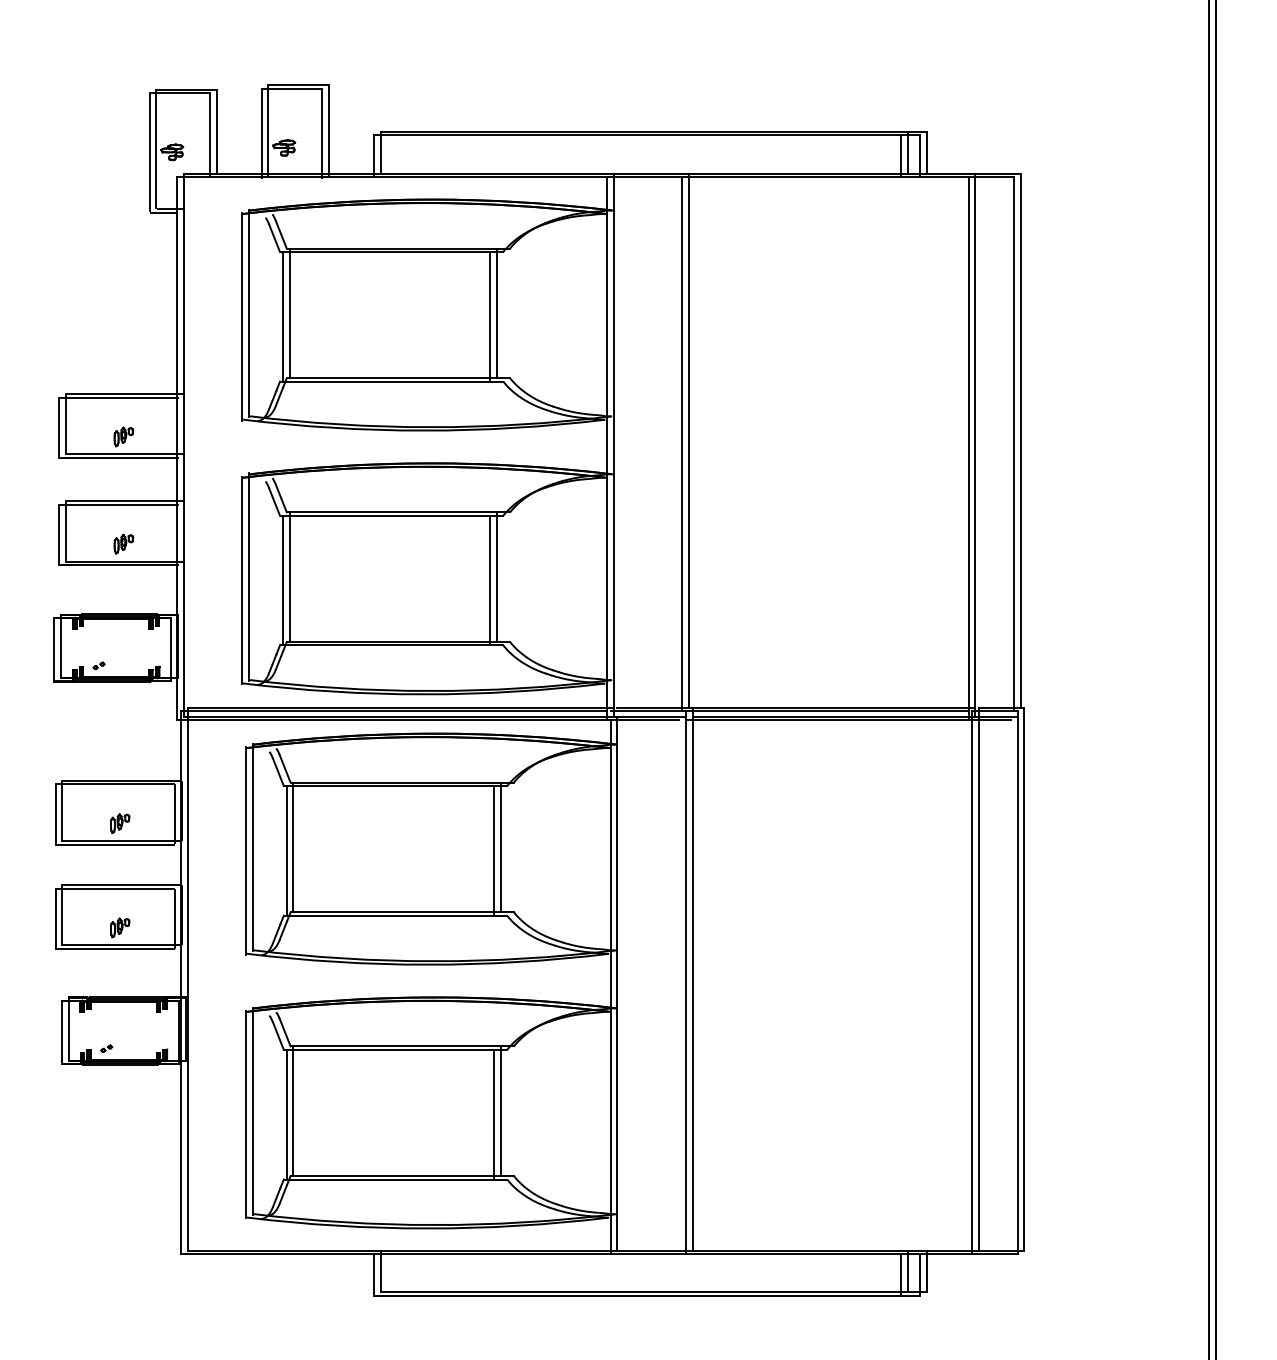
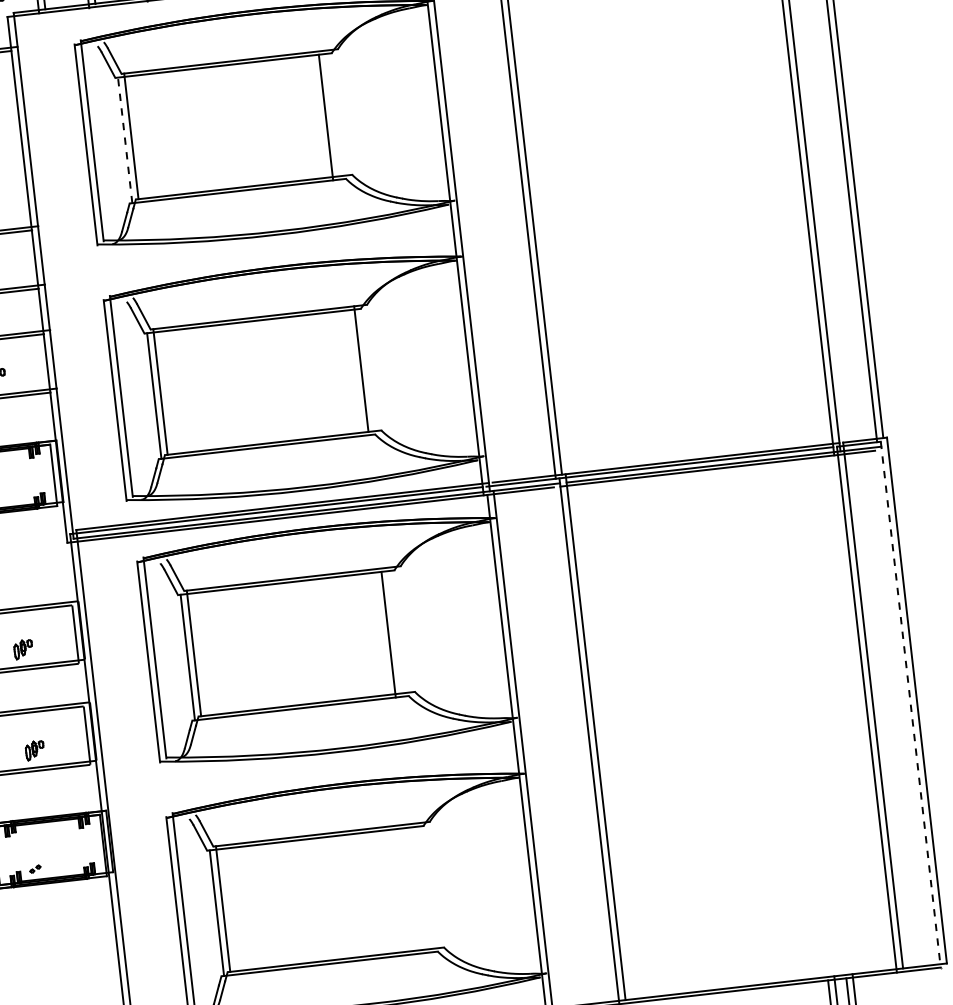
line: (496, 313) -> (331, 113), removed
line: (282, 316) -> (124, 140), solid -> dashed
line: (490, 580) -> (355, 373), removed
line: (500, 847) -> (394, 630), removed
line: (1017, 983) -> (910, 705), solid -> dashed
line: (500, 1111) -> (423, 886), removed
line: (493, 1114) -> (417, 890), removed

